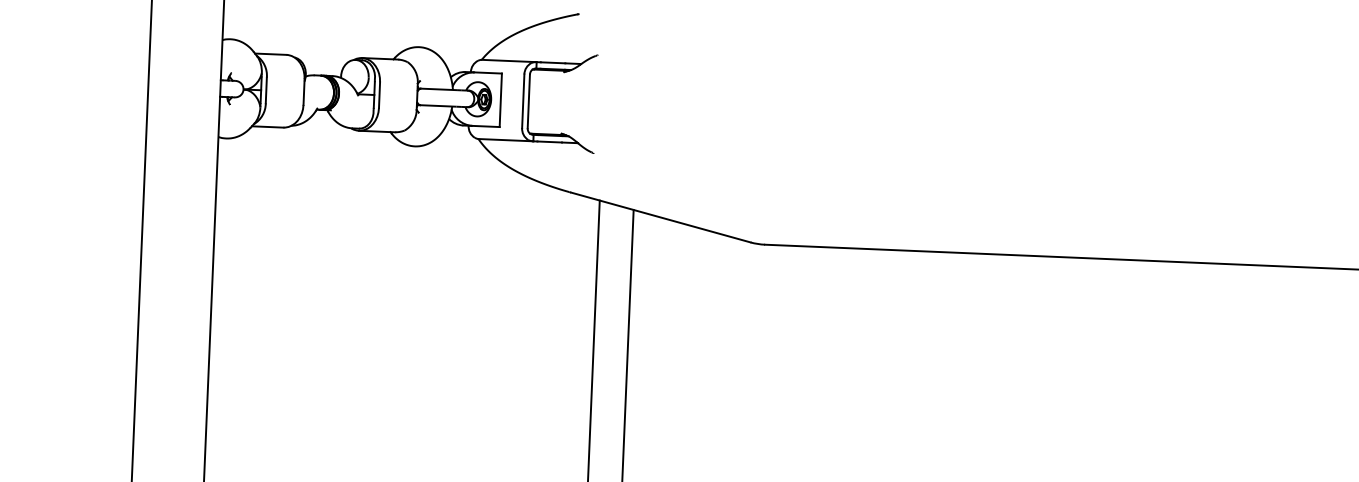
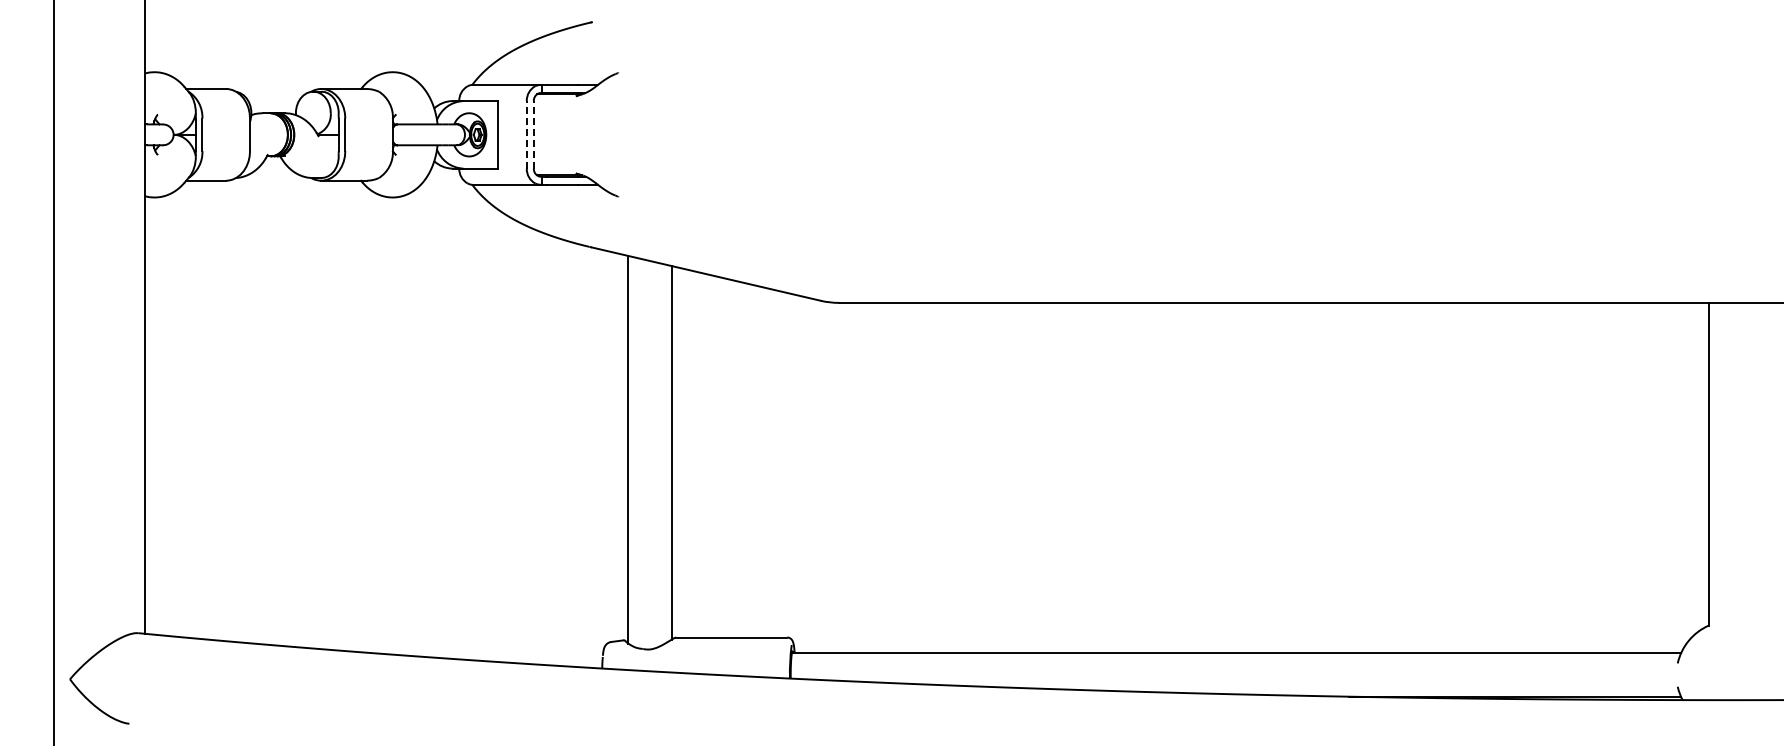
line: (523, 100) -> (526, 134), solid -> dashed
line: (528, 101) -> (533, 134), solid -> dashed

